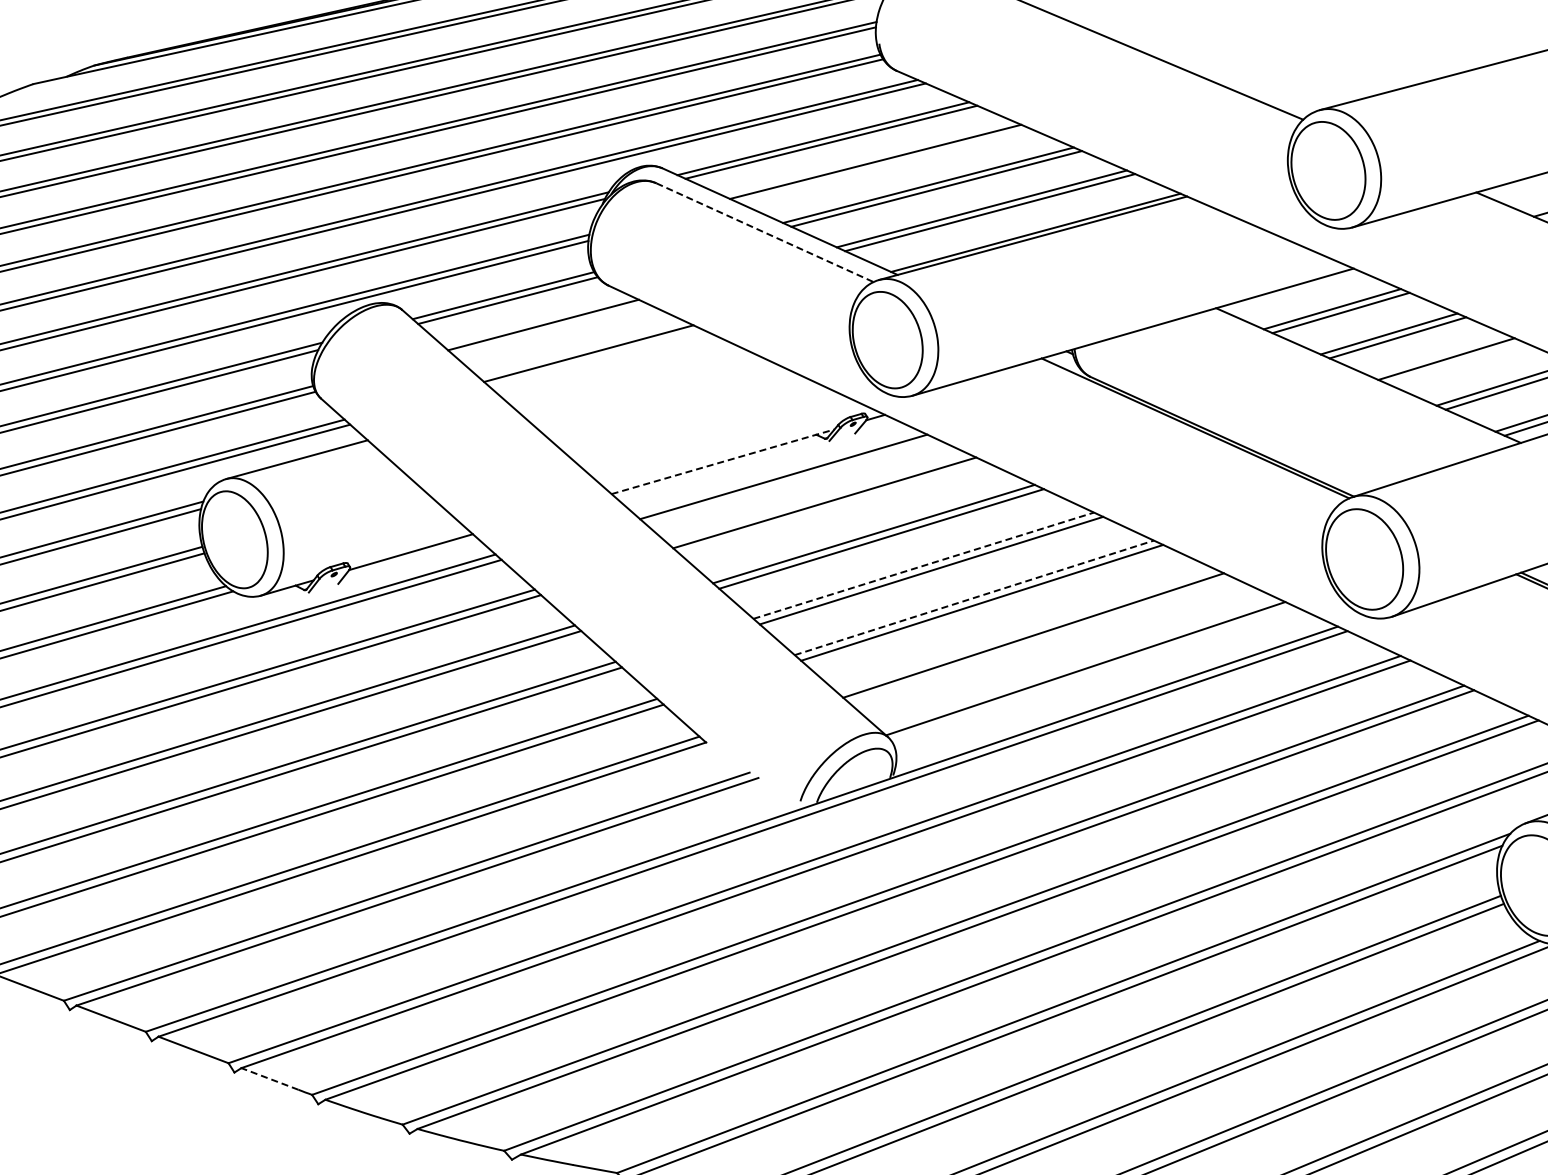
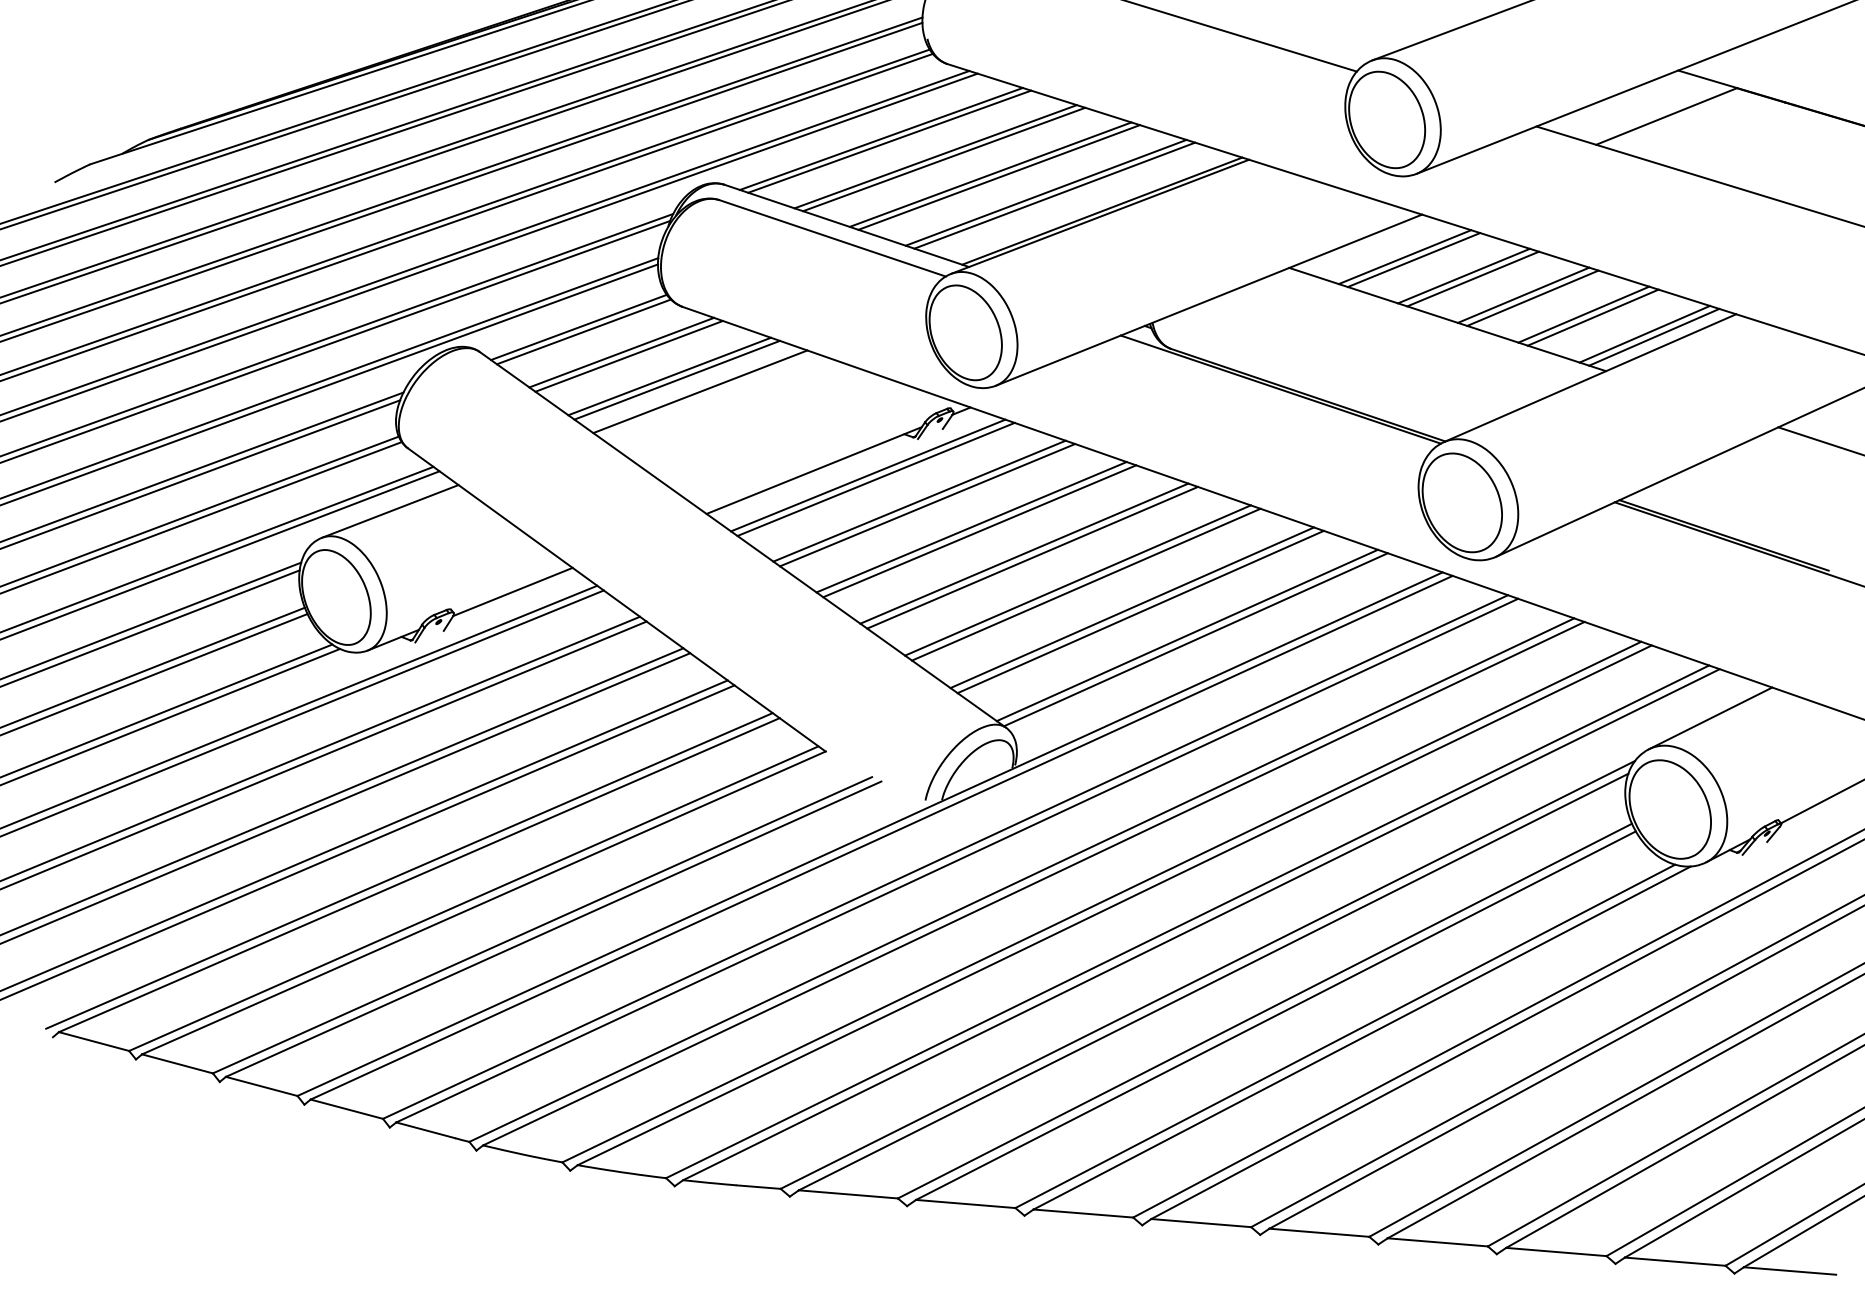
line: (884, 165) -> (944, 159), added
line: (765, 232) -> (833, 238), dashed -> solid
line: (549, 328) -> (628, 355), added
line: (595, 357) -> (676, 379), added
line: (1455, 362) -> (1532, 297), added
line: (617, 371) -> (700, 391), added
line: (723, 461) -> (814, 470), dashed -> solid
line: (776, 472) -> (868, 475), added
line: (832, 508) -> (927, 505), added
line: (923, 565) -> (1024, 553), dashed -> solid
line: (974, 597) -> (1078, 580), dashed -> solid
line: (1025, 630) -> (1132, 607), added
line: (1076, 663) -> (1186, 635), added
line: (269, 1079) -> (425, 1130), dashed -> solid

